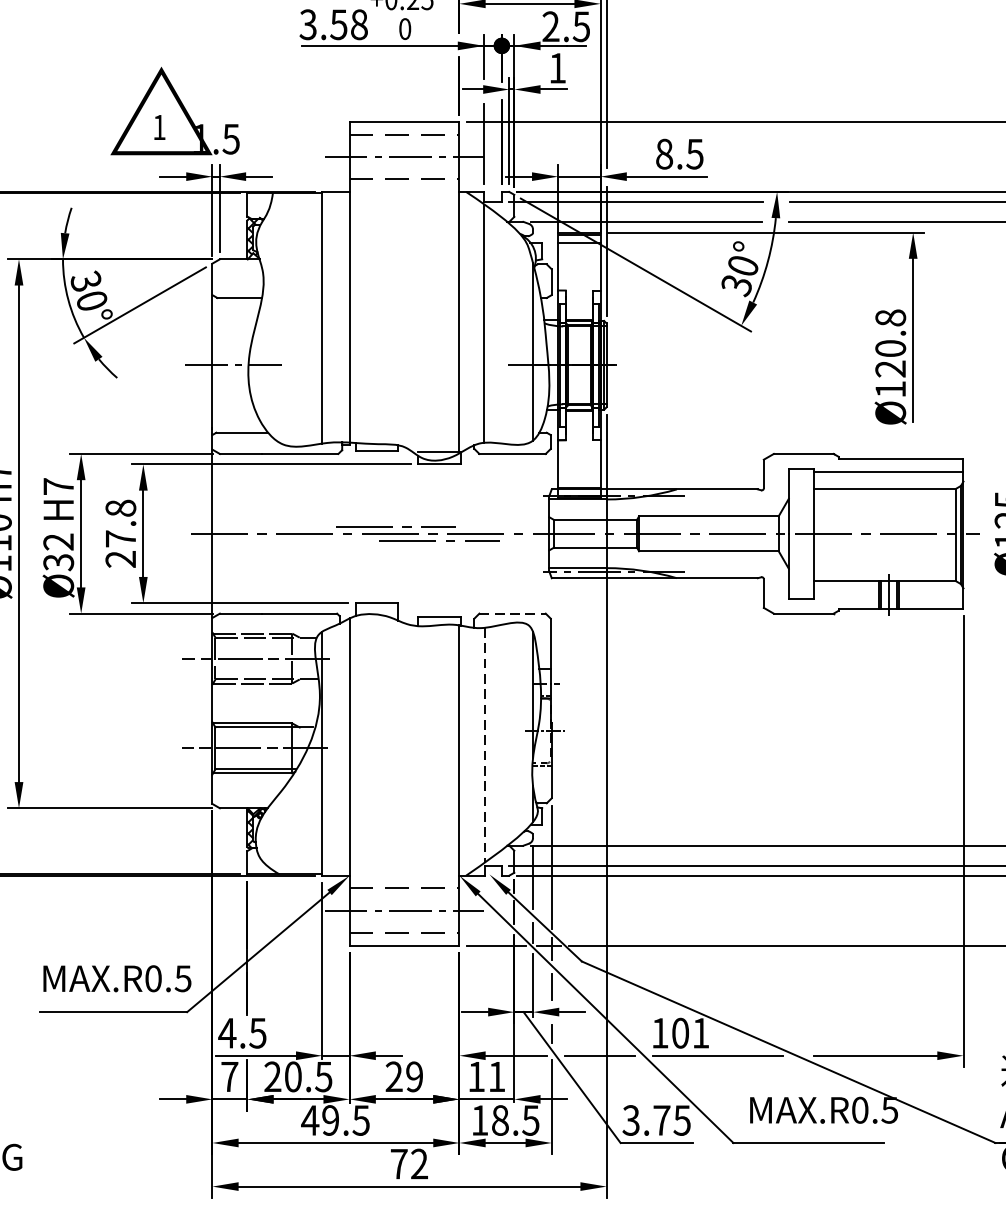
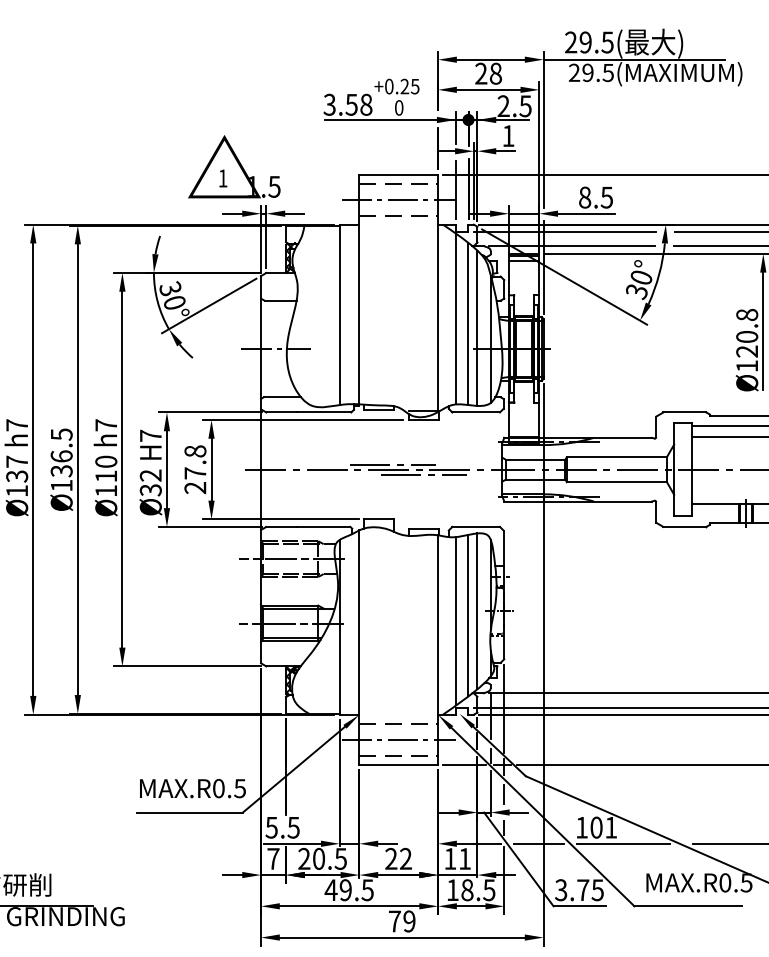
line: (501, 329) -> (468, 323), added
line: (514, 335) -> (477, 327), added
line: (513, 613) -> (476, 526), dashed -> solid
line: (514, 731) -> (477, 611), added
line: (501, 737) -> (468, 615), added
line: (485, 745) -> (456, 621), dashed -> solid
text: (227, 1033) -> (271, 827), 4.5 -> 5.5
text: (413, 1076) -> (405, 858), 29 -> 22
text: (419, 1164) -> (409, 921), 72 -> 79

